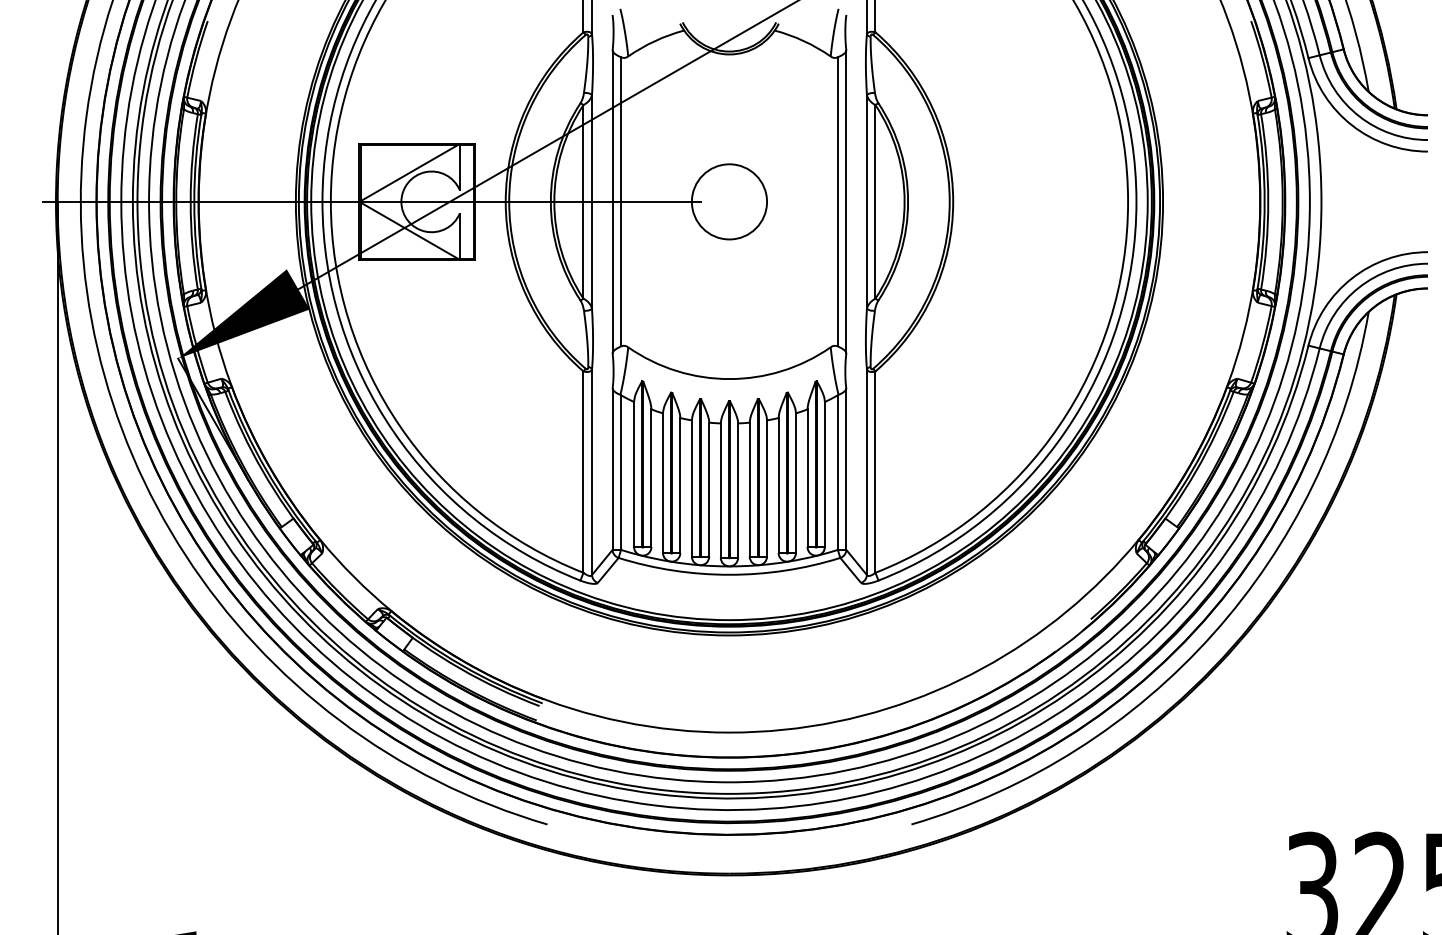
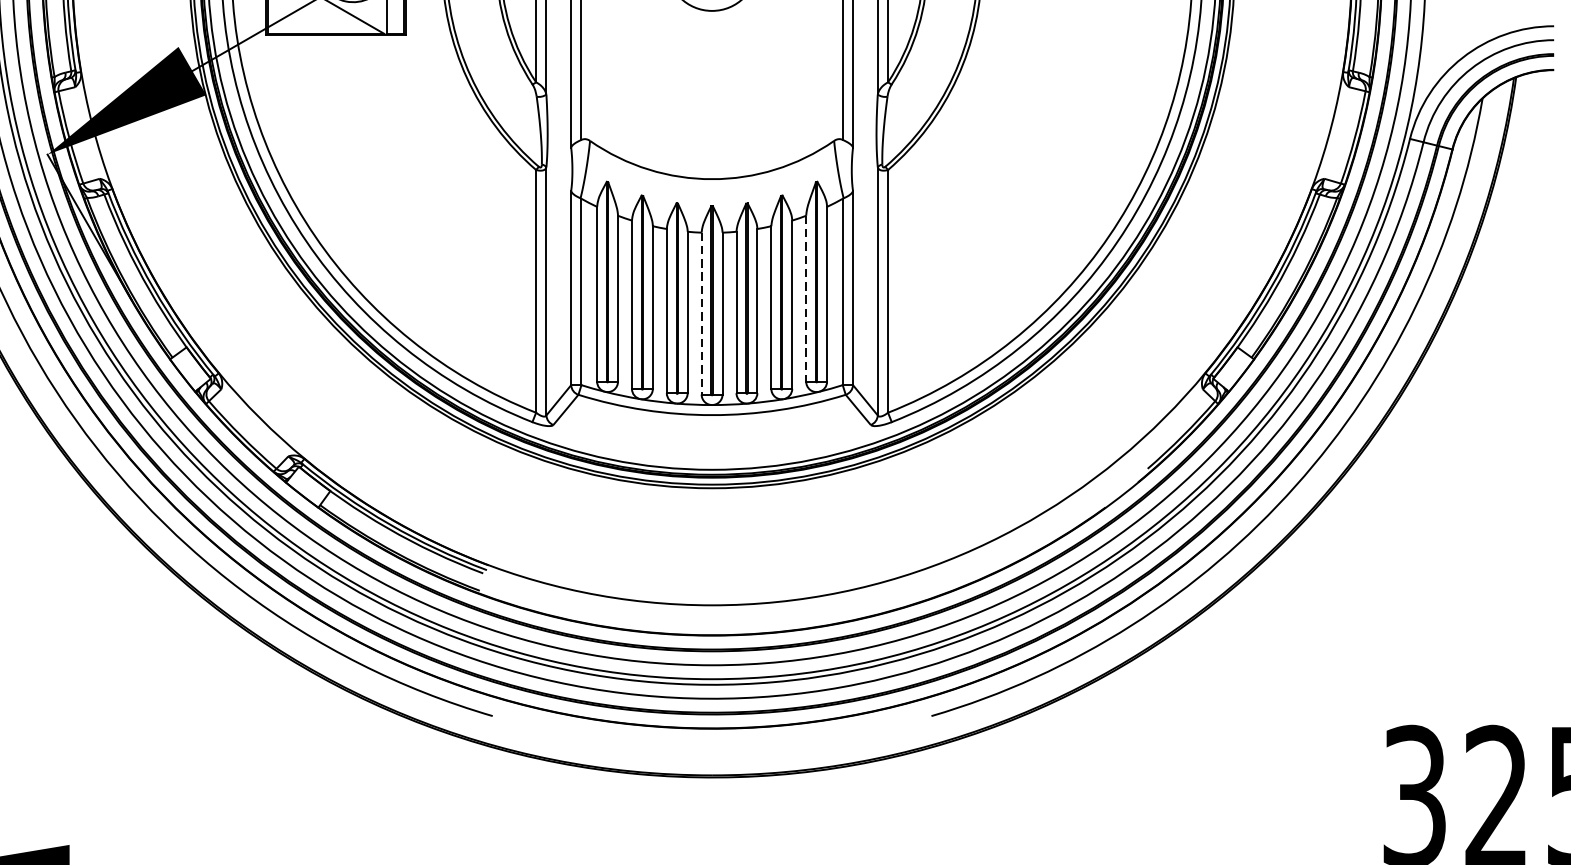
line: (807, 478) -> (806, 299), solid -> dashed
line: (720, 491) -> (701, 314), solid -> dashed

